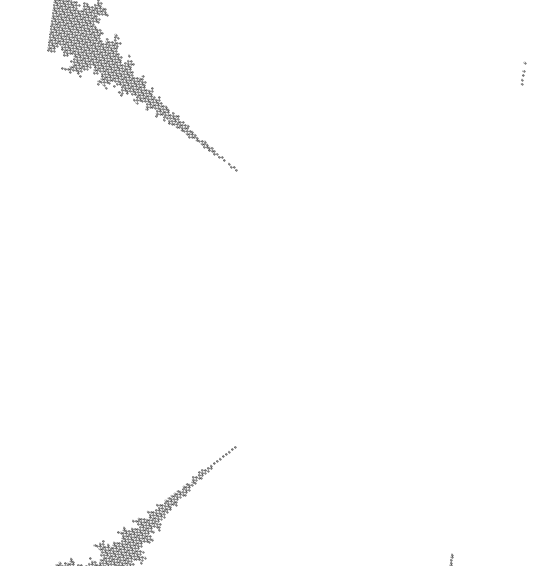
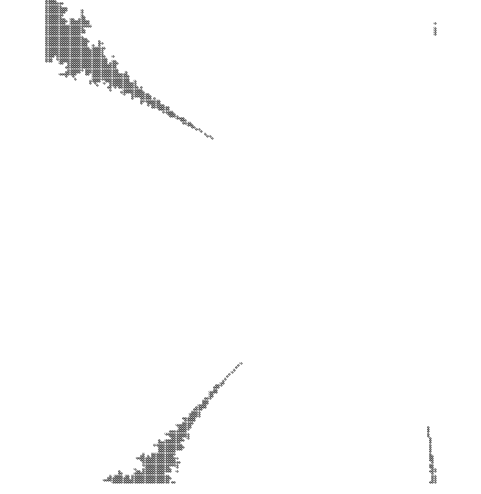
part: (523, 73) -> (434, 28), size x0.62

